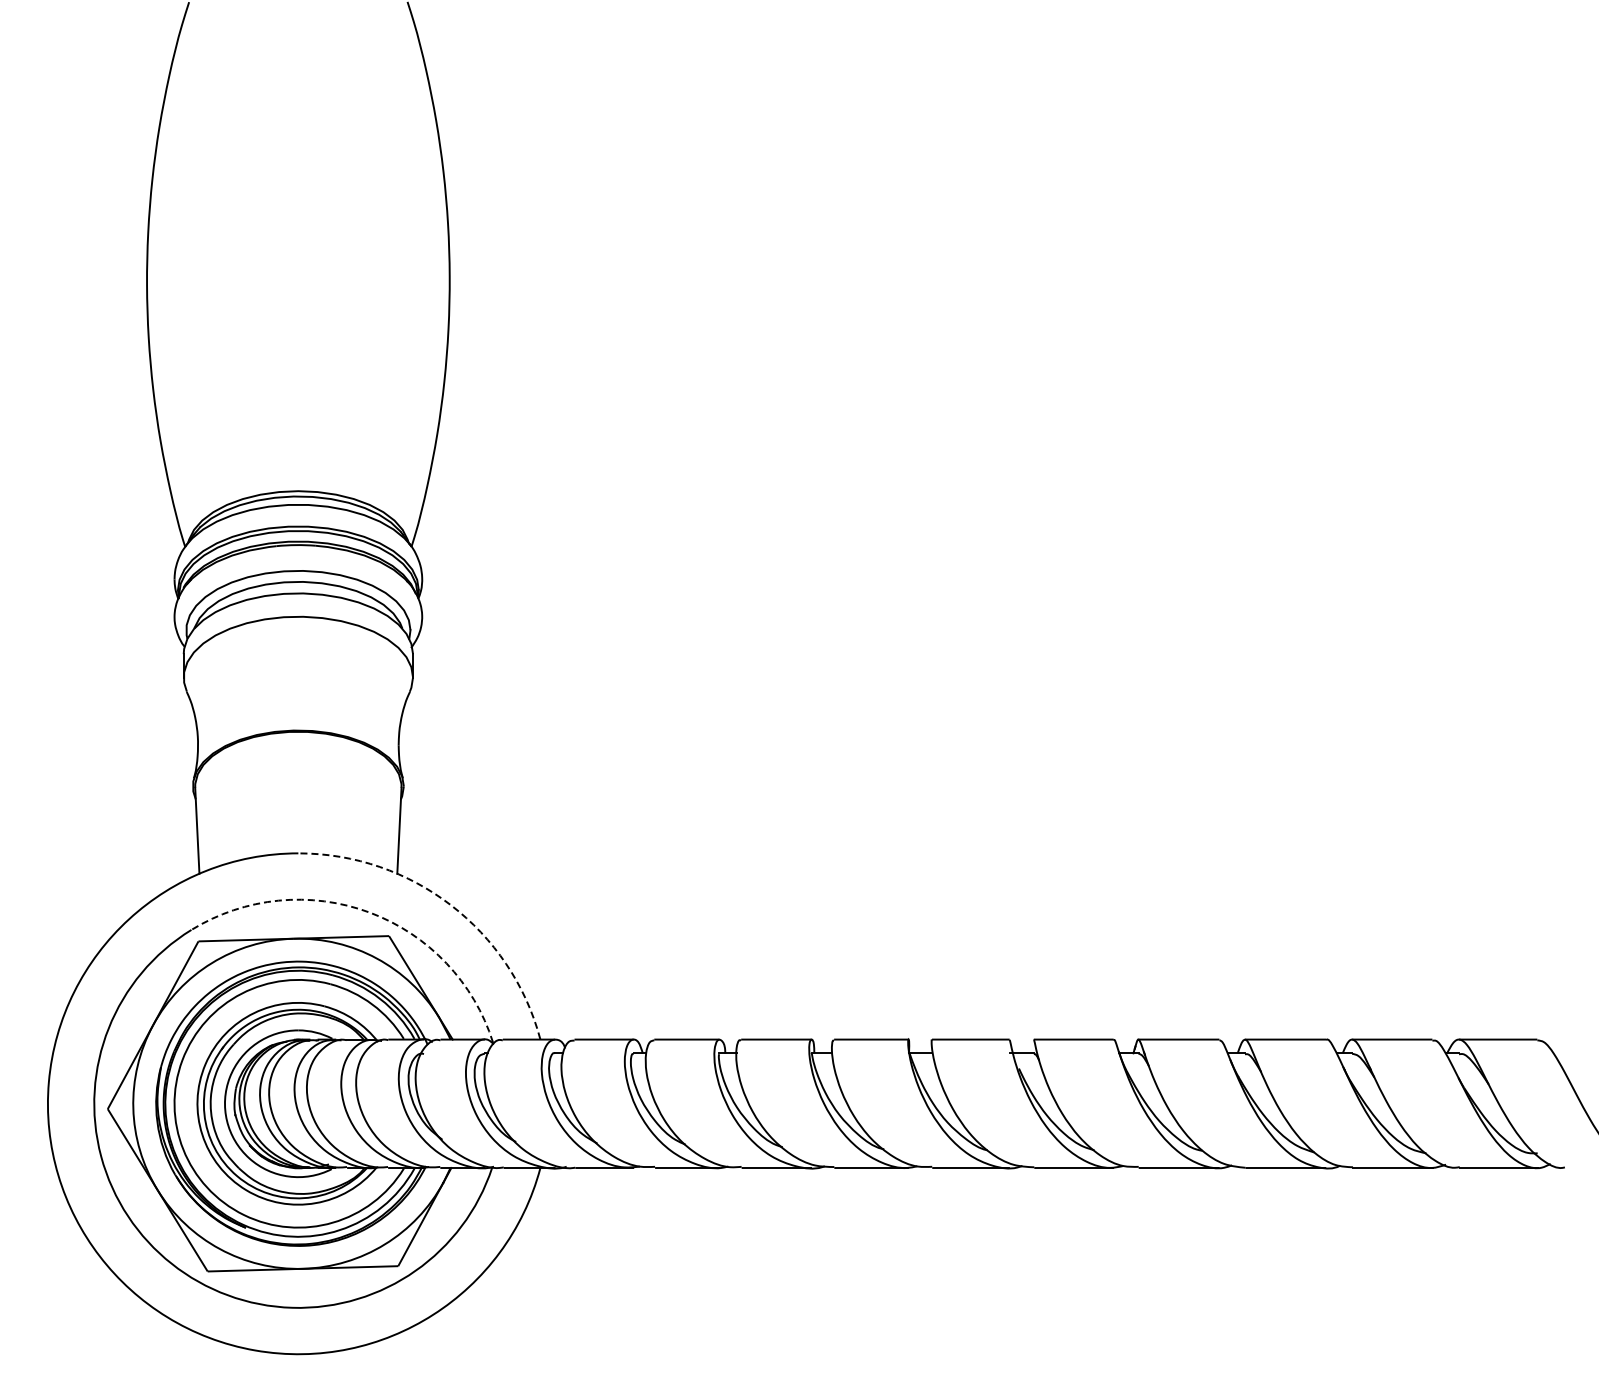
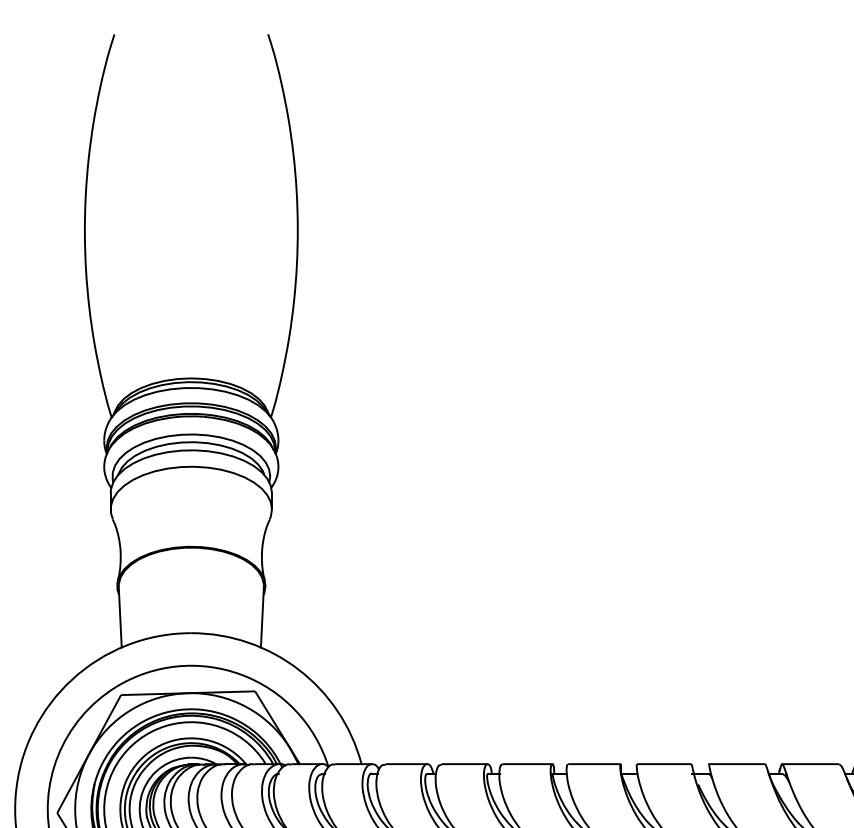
arc: (450, 905) -> (298, 669), dashed -> solid
arc: (369, 912) -> (241, 674), dashed -> solid

